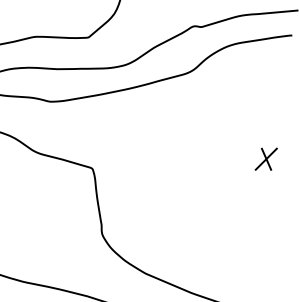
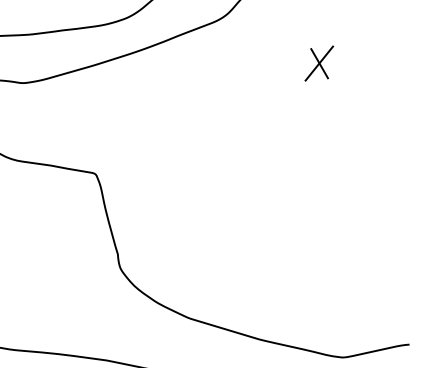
part: (265, 158) -> (317, 62), moved

